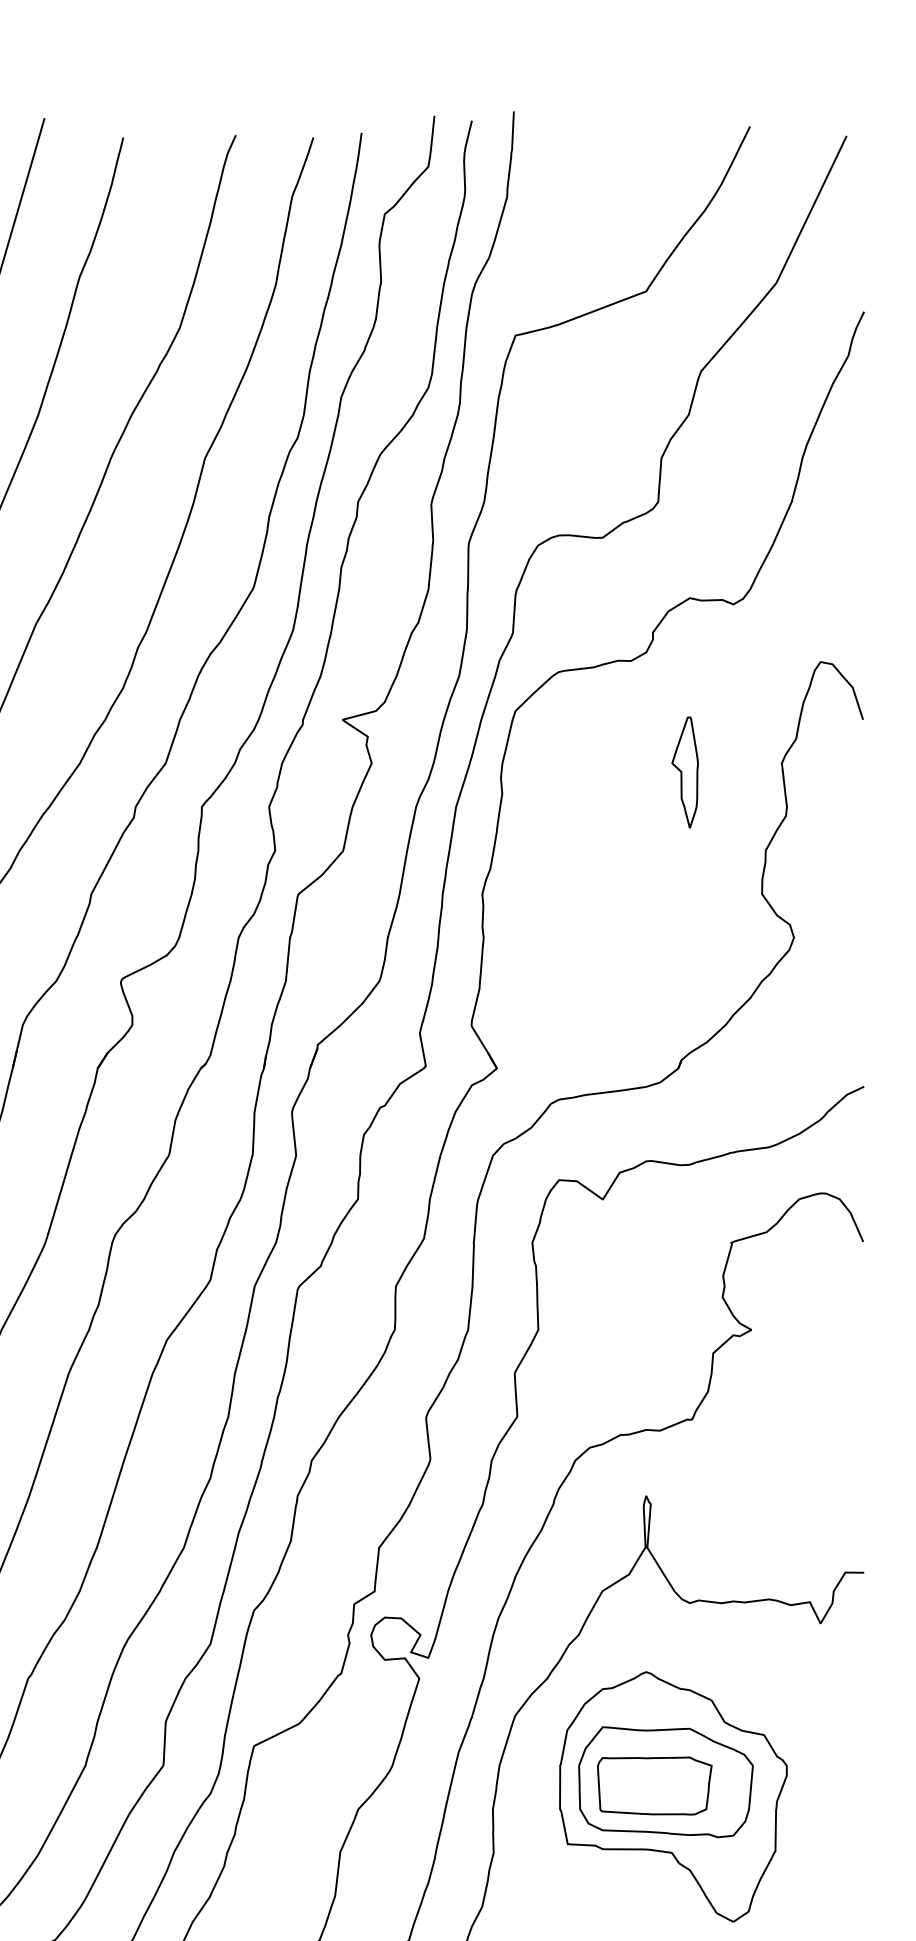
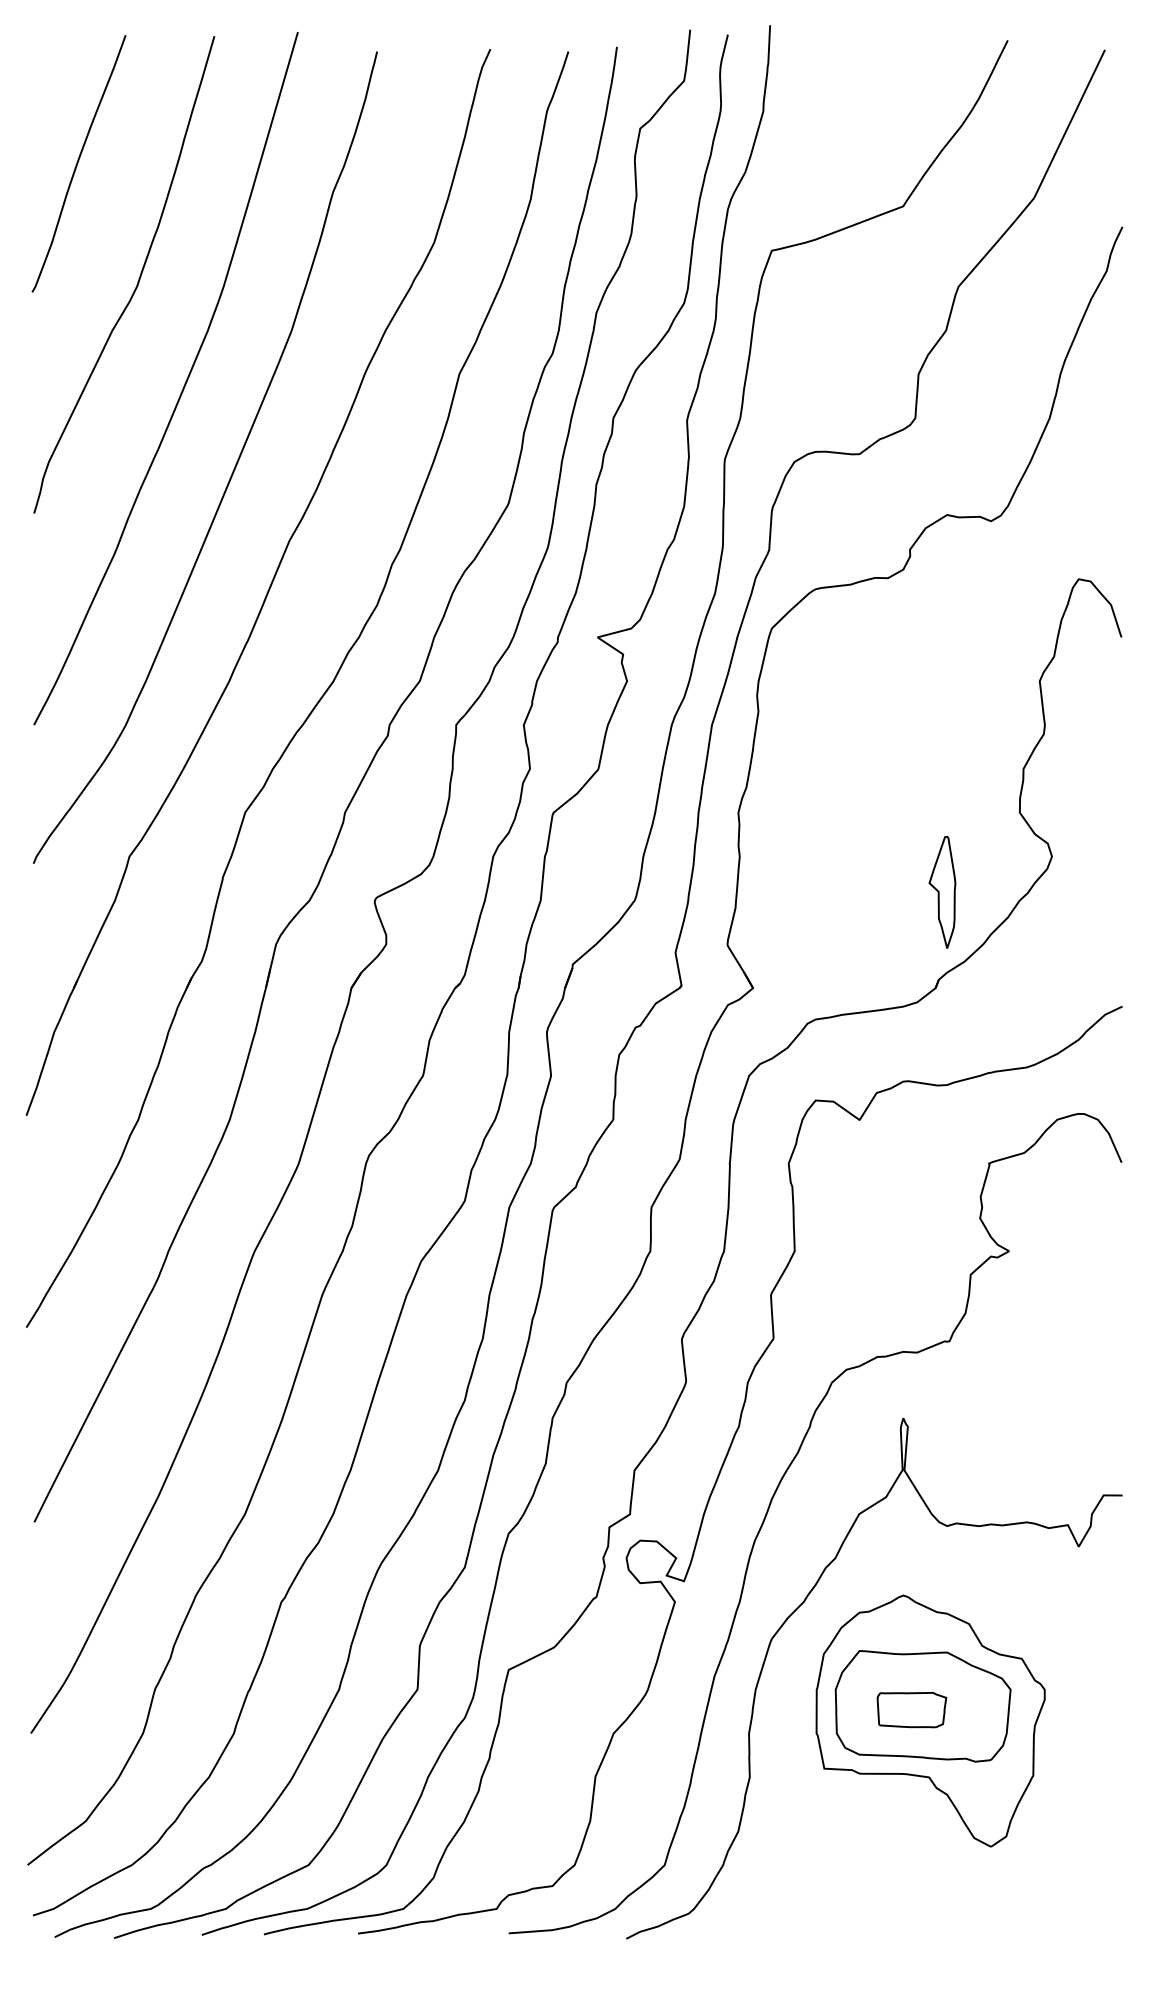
part: (685, 772) -> (942, 892), moved
part: (654, 1785) -> (911, 1709), size x0.6

